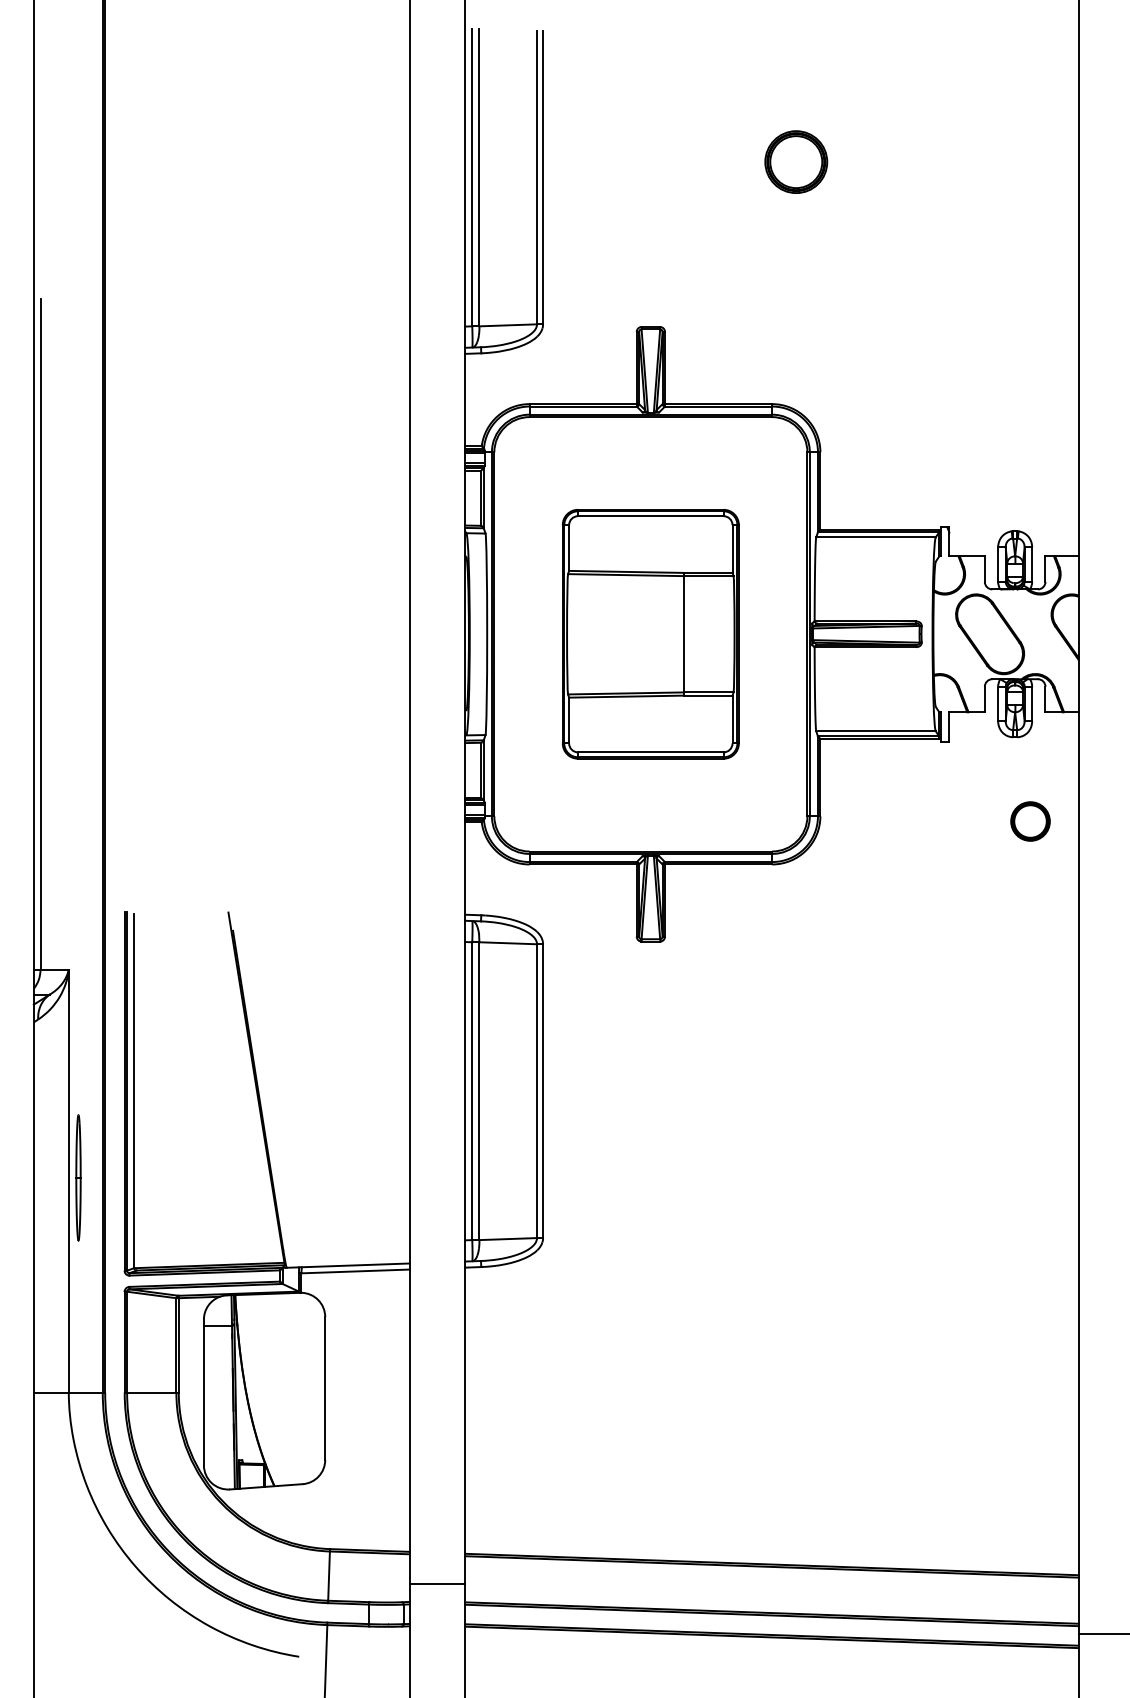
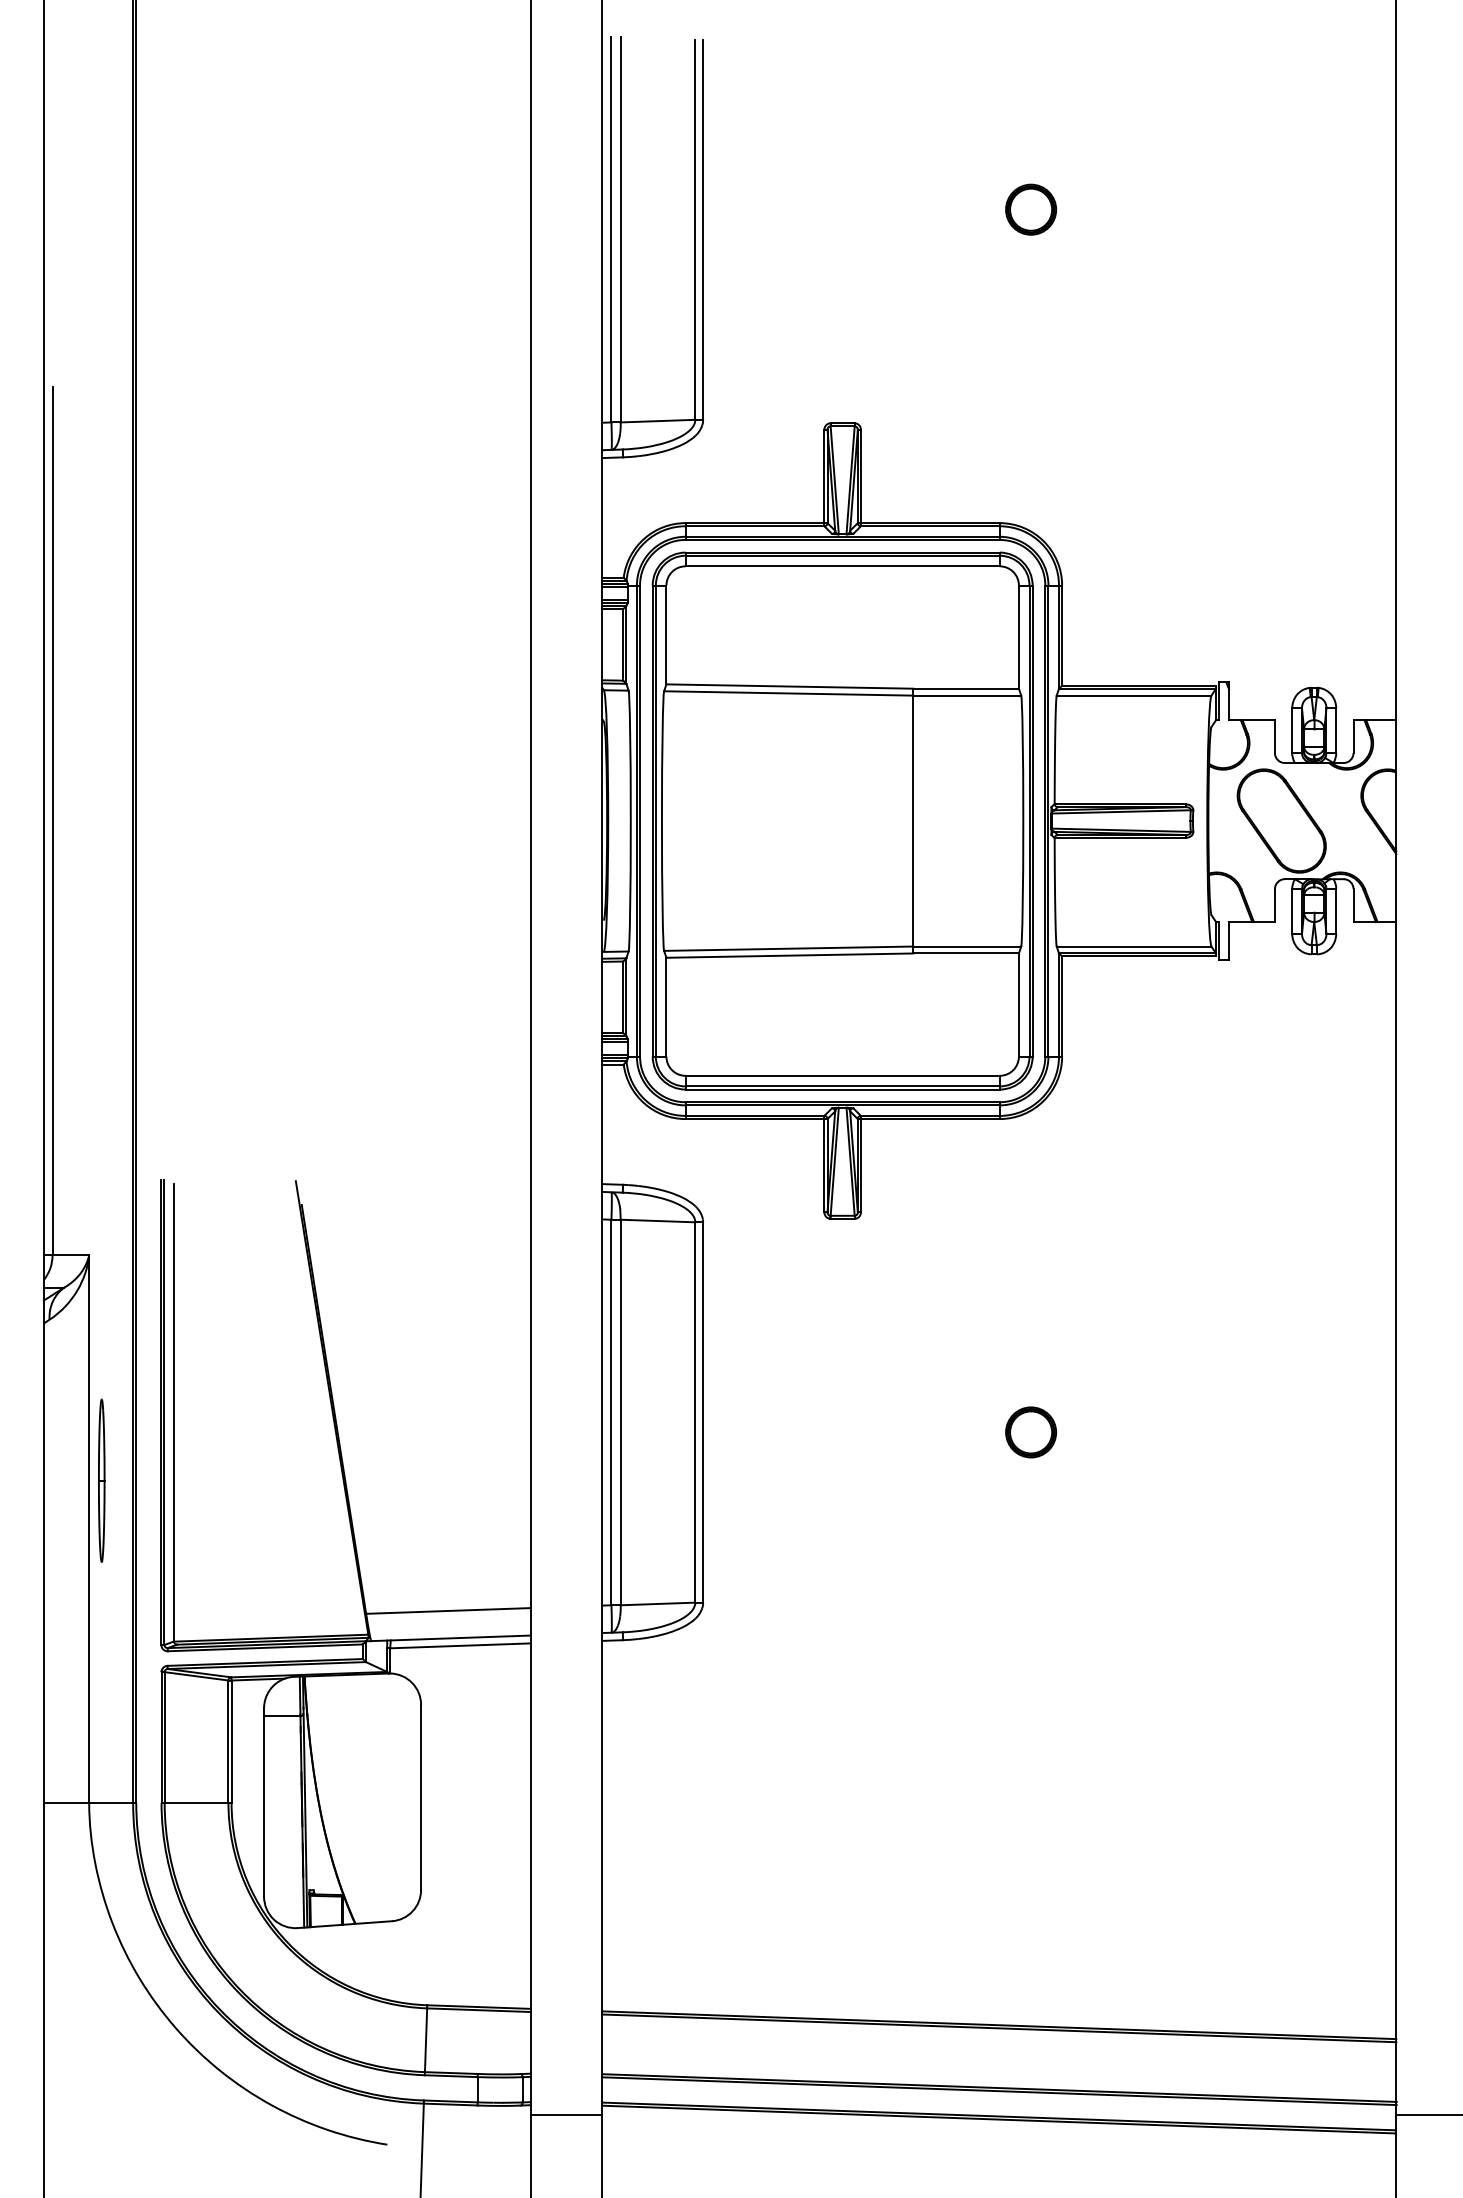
part: (796, 161) -> (1031, 209), size x0.62
part: (650, 633) -> (842, 820), size x1.67
part: (1030, 821) -> (1031, 1432), moved
part: (78, 1177) -> (101, 1480), moved
line: (346, 1244) -> (448, 1610), added
line: (437, 1584) -> (566, 2115), moved

